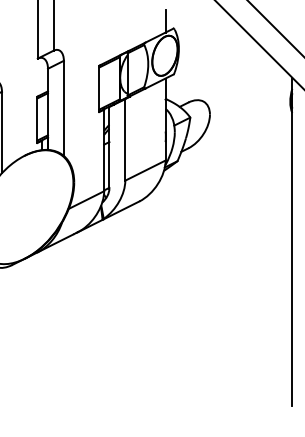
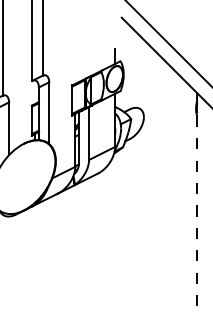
line: (292, 241) -> (197, 199), solid -> dashed

